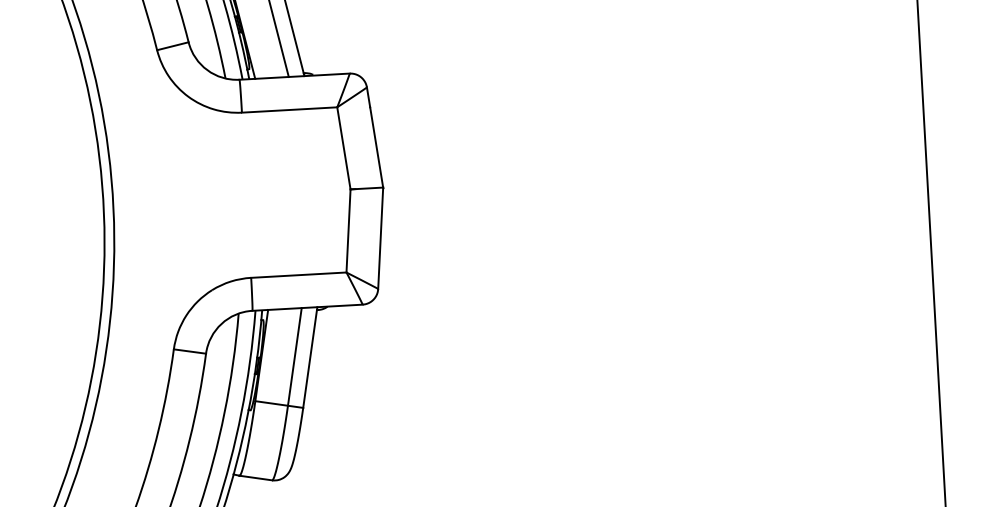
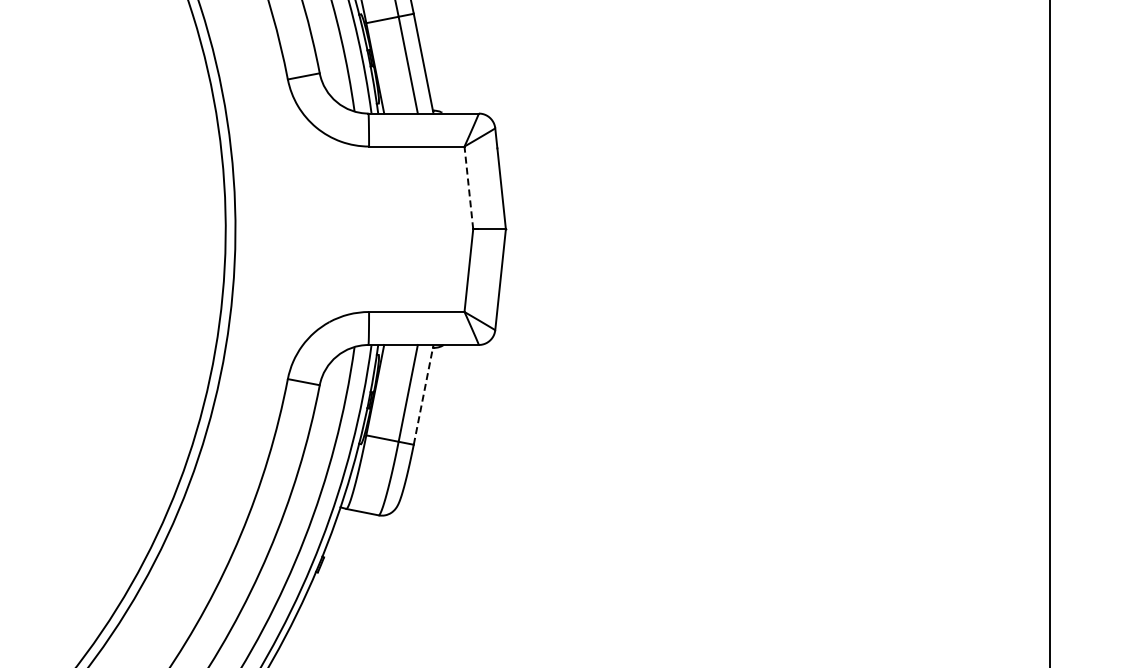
line: (343, 147) -> (468, 187), solid -> dashed
line: (310, 357) -> (423, 394), solid -> dashed

